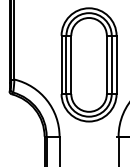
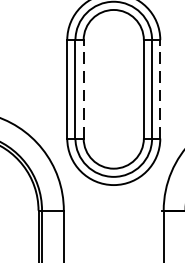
line: (71, 64) -> (84, 88), solid -> dashed
line: (116, 64) -> (160, 88), solid -> dashed

